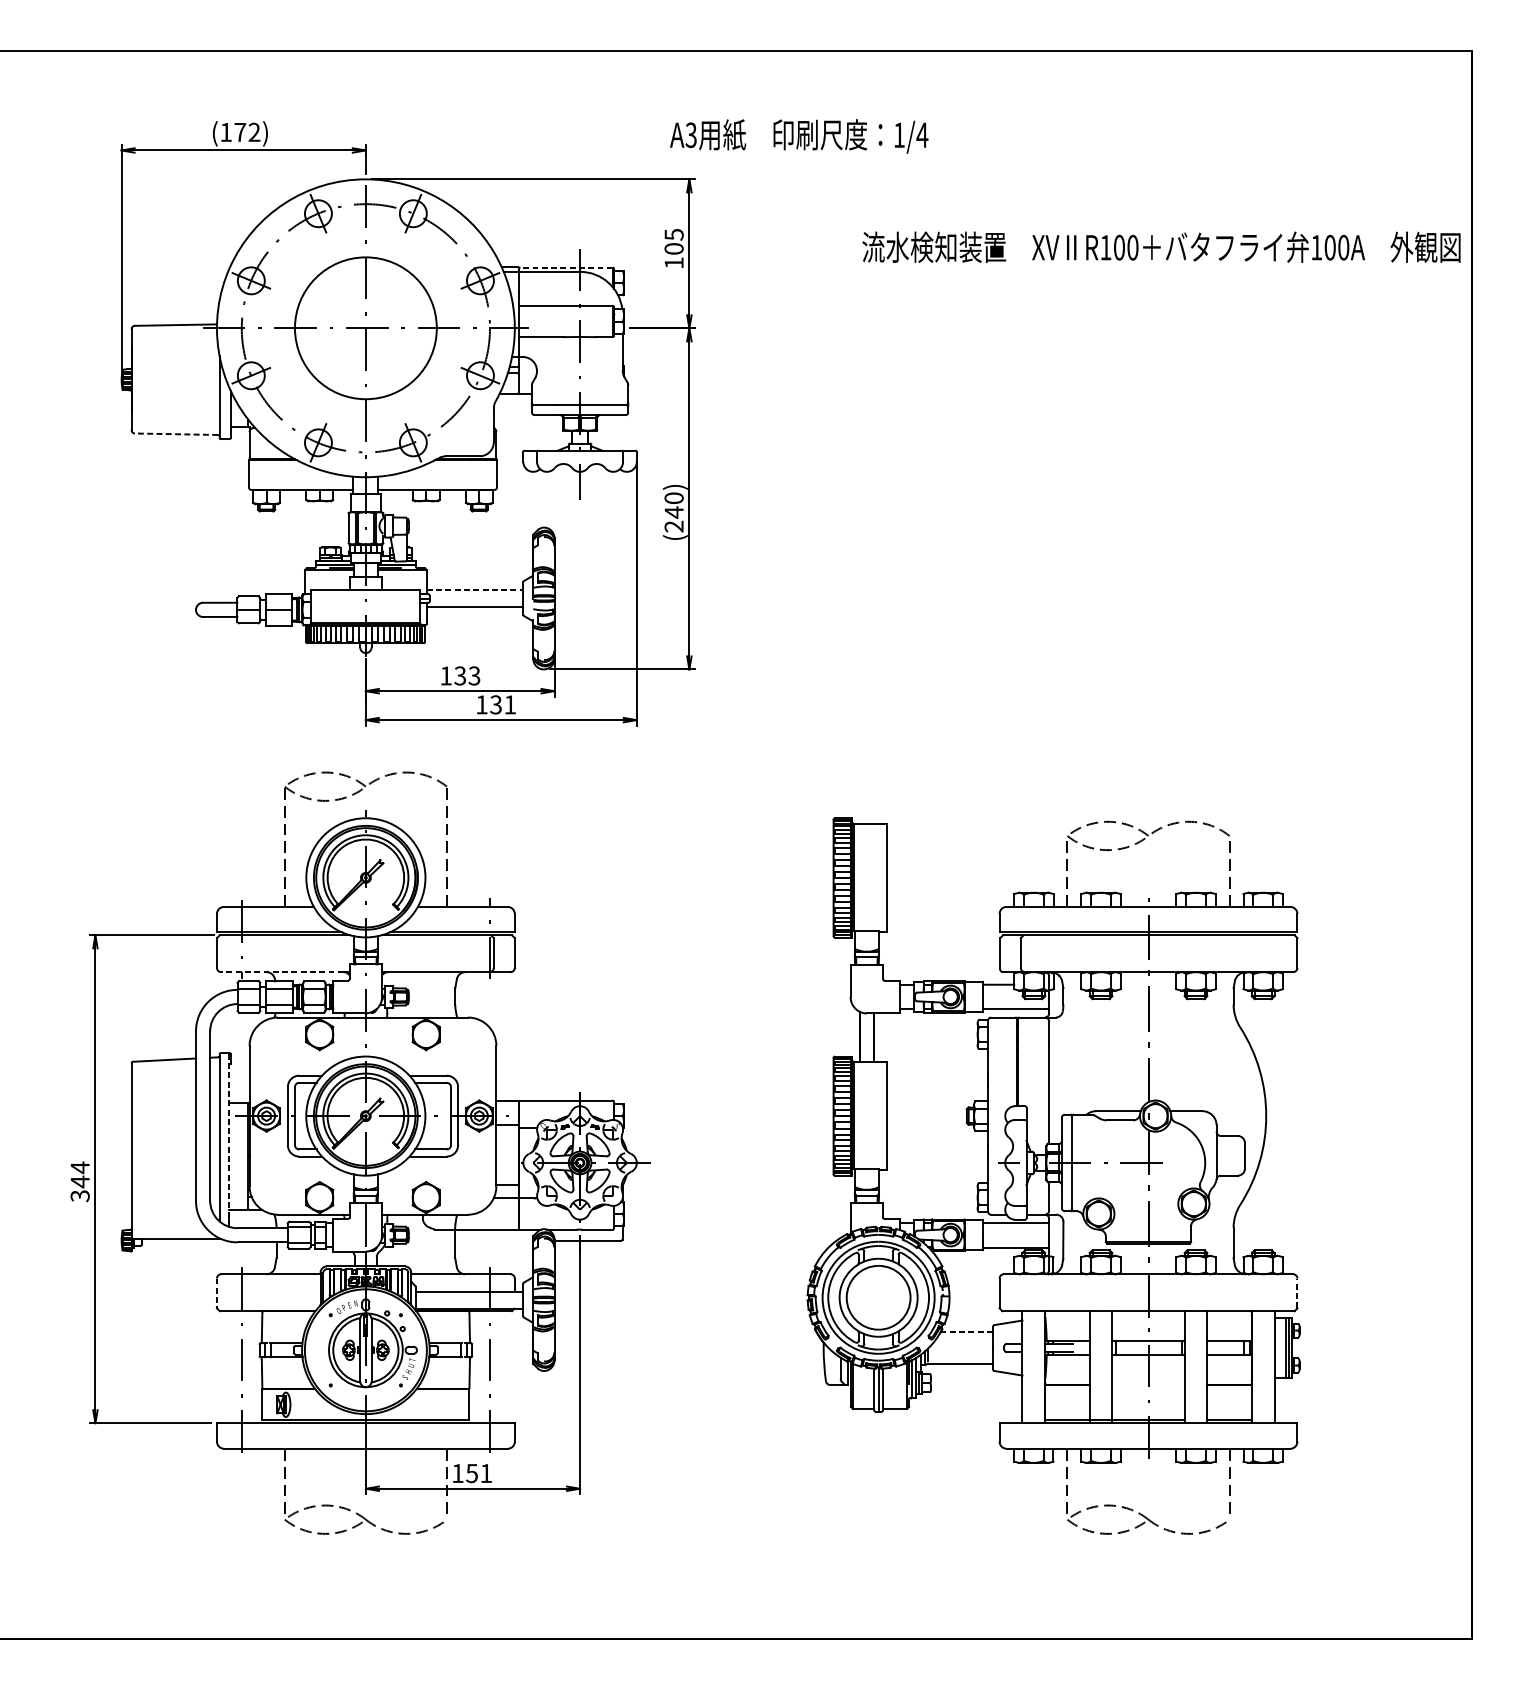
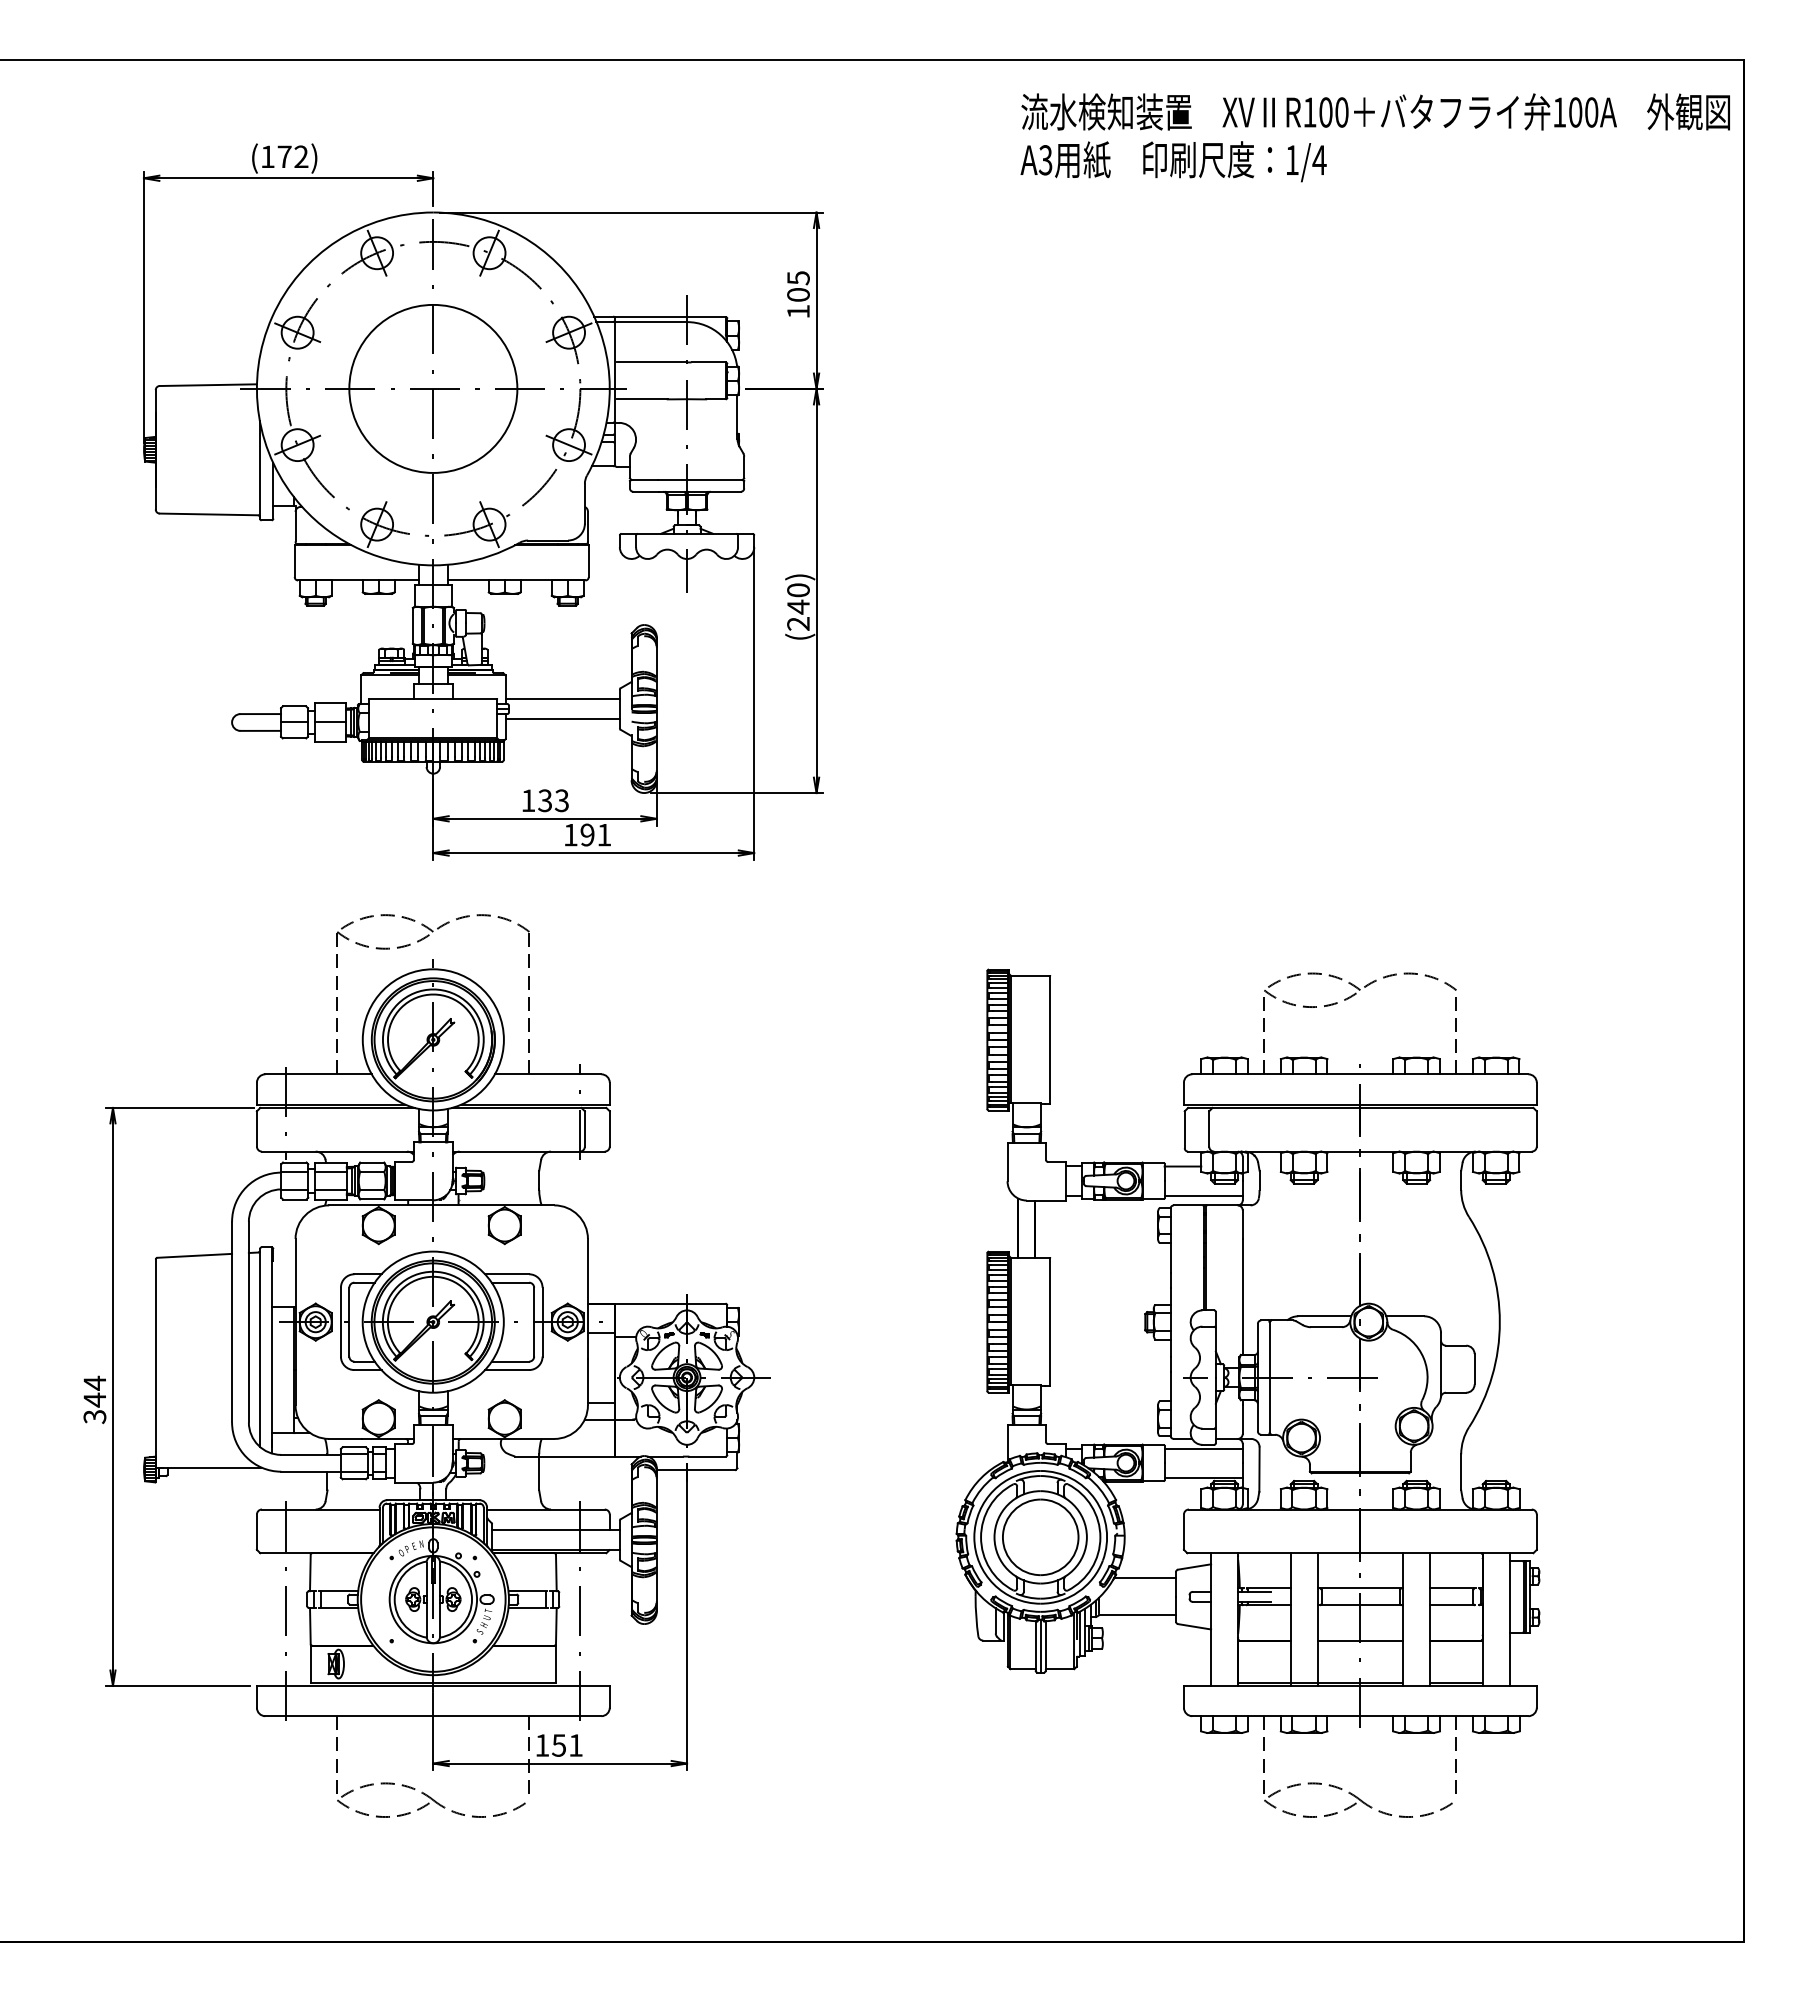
text: (799, 136) -> (1173, 161), moved
text: (1161, 246) -> (1375, 111), moved
line: (566, 267) -> (671, 317), dashed -> solid
line: (176, 434) -> (208, 514), dashed -> solid
line: (475, 589) -> (563, 698), dashed -> solid
text: (496, 705) -> (587, 835), 131 -> 191
line: (282, 972) -> (334, 1151), dashed -> solid
line: (229, 1139) -> (271, 1349), dashed -> solid
line: (216, 1293) -> (256, 1532), dashed -> solid
line: (1297, 1293) -> (1536, 1532), dashed -> solid
line: (967, 1332) -> (1145, 1578), dashed -> solid
line: (1148, 1384) -> (1360, 1640), added

